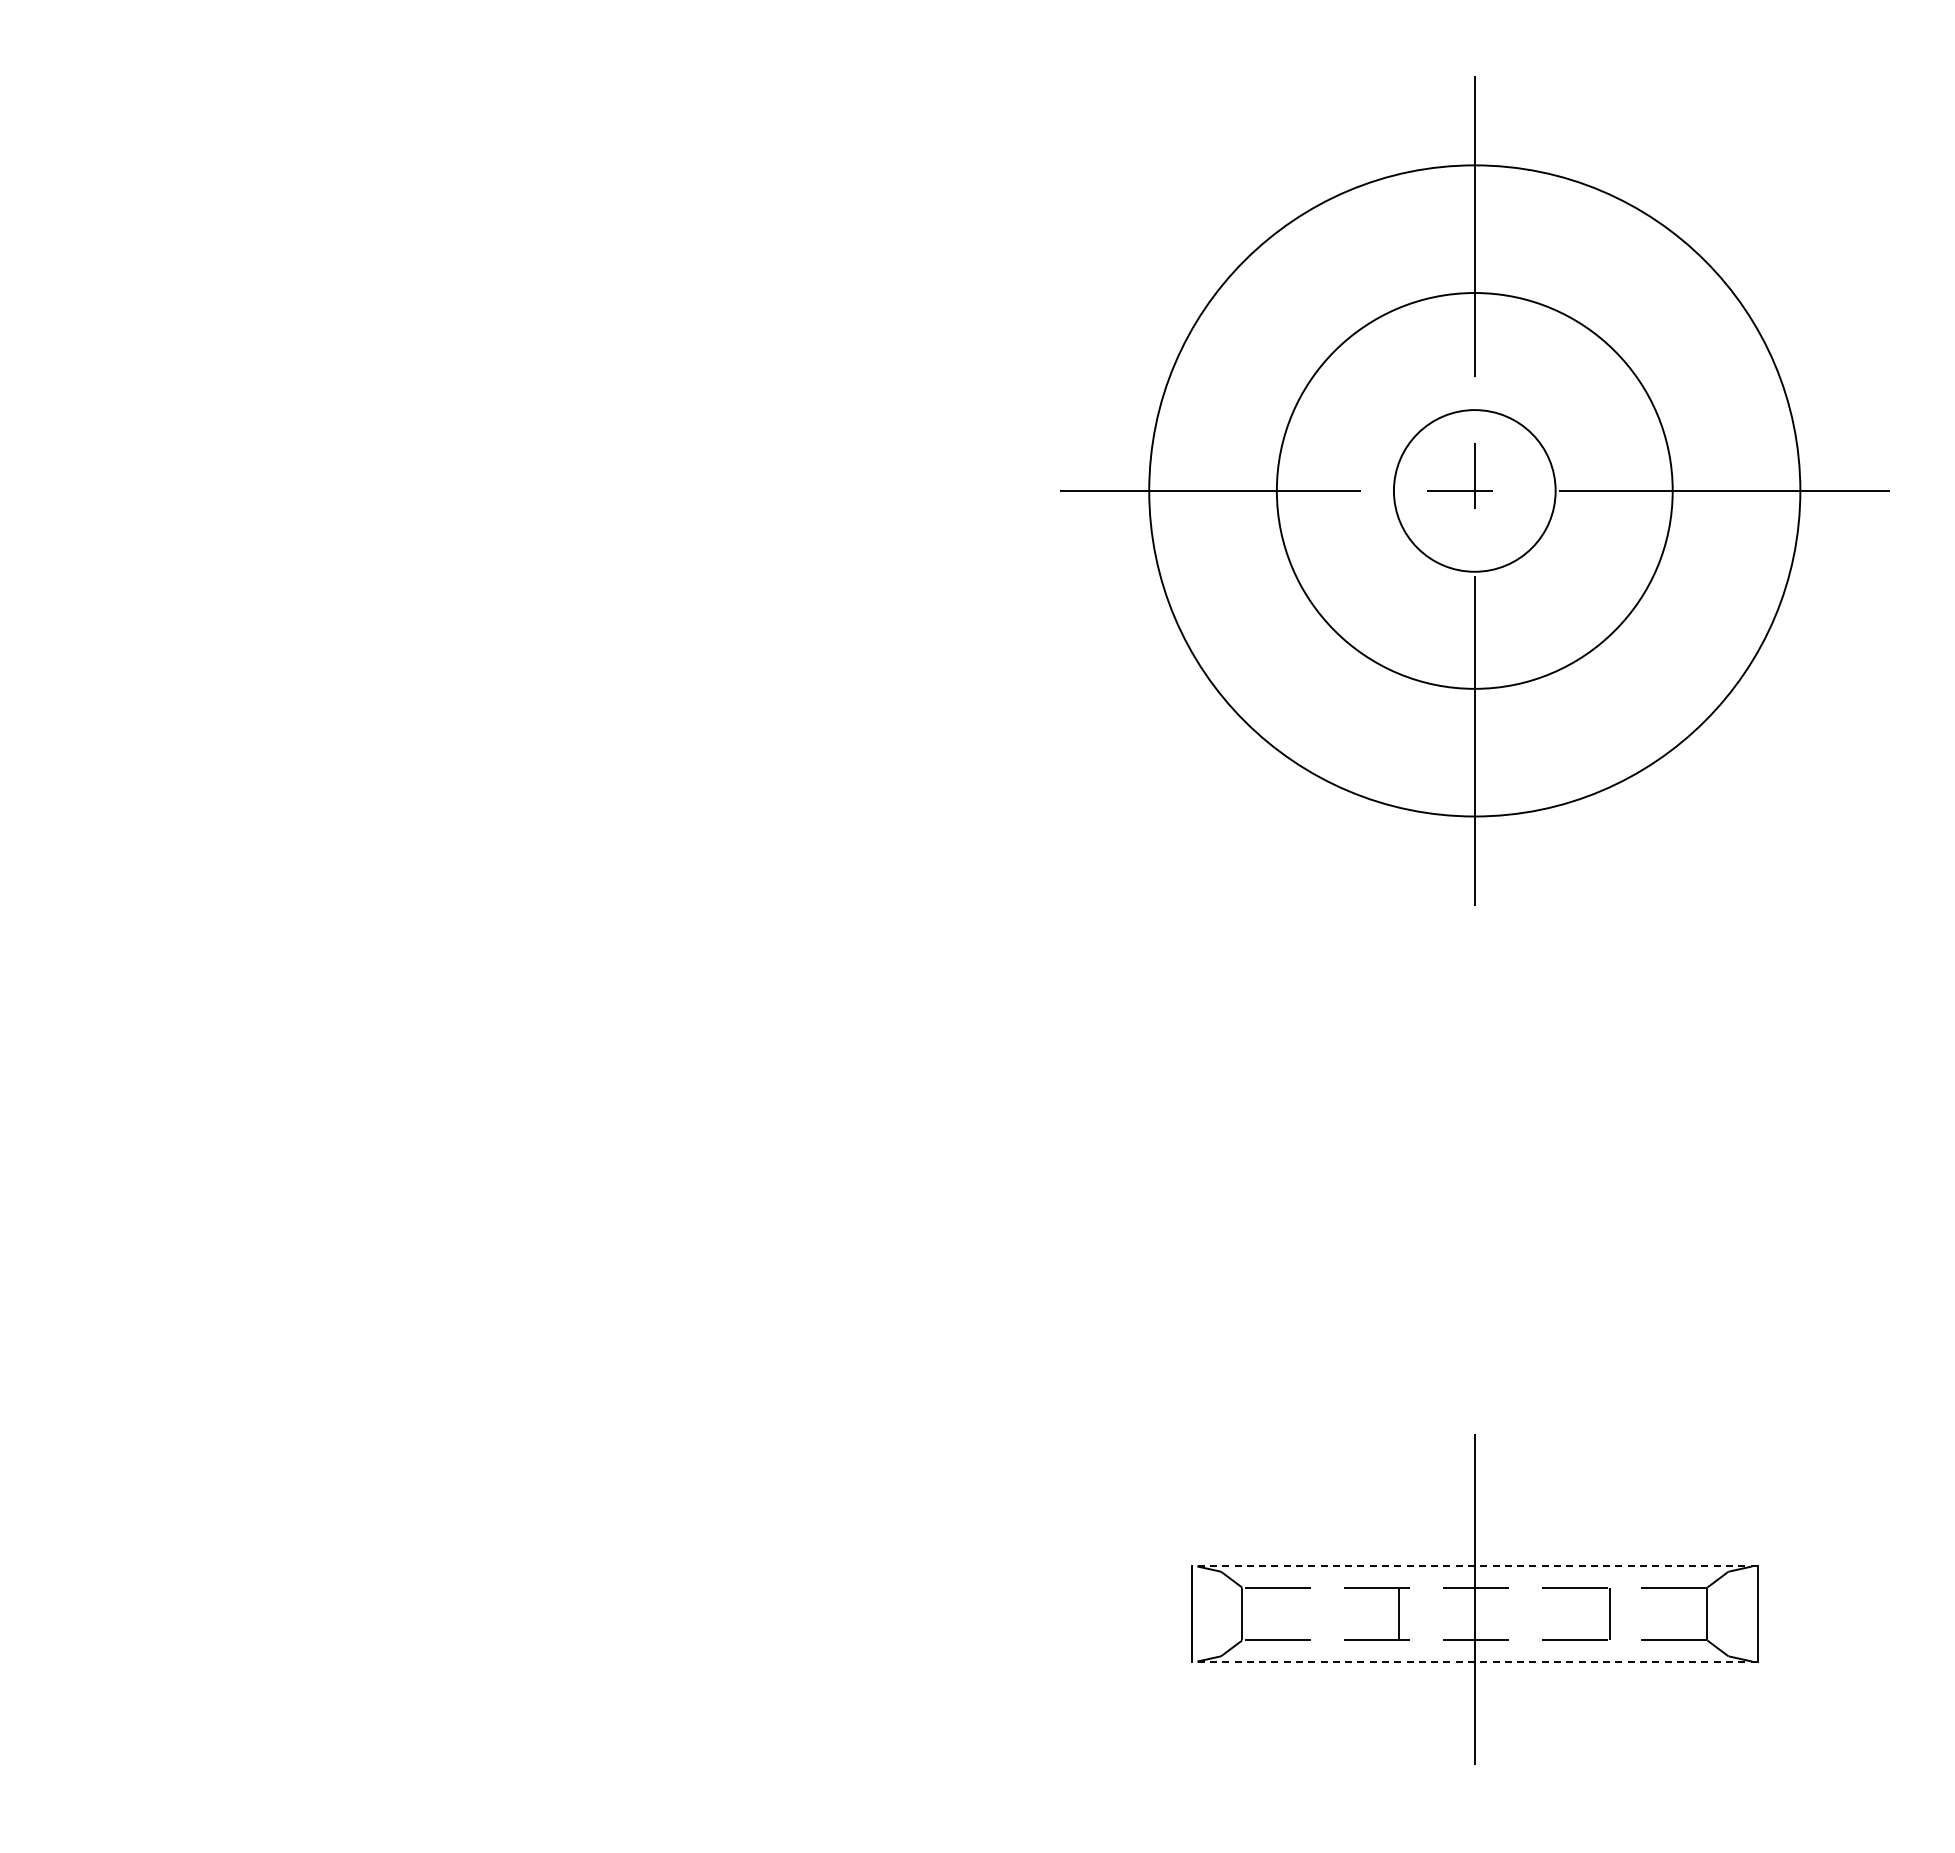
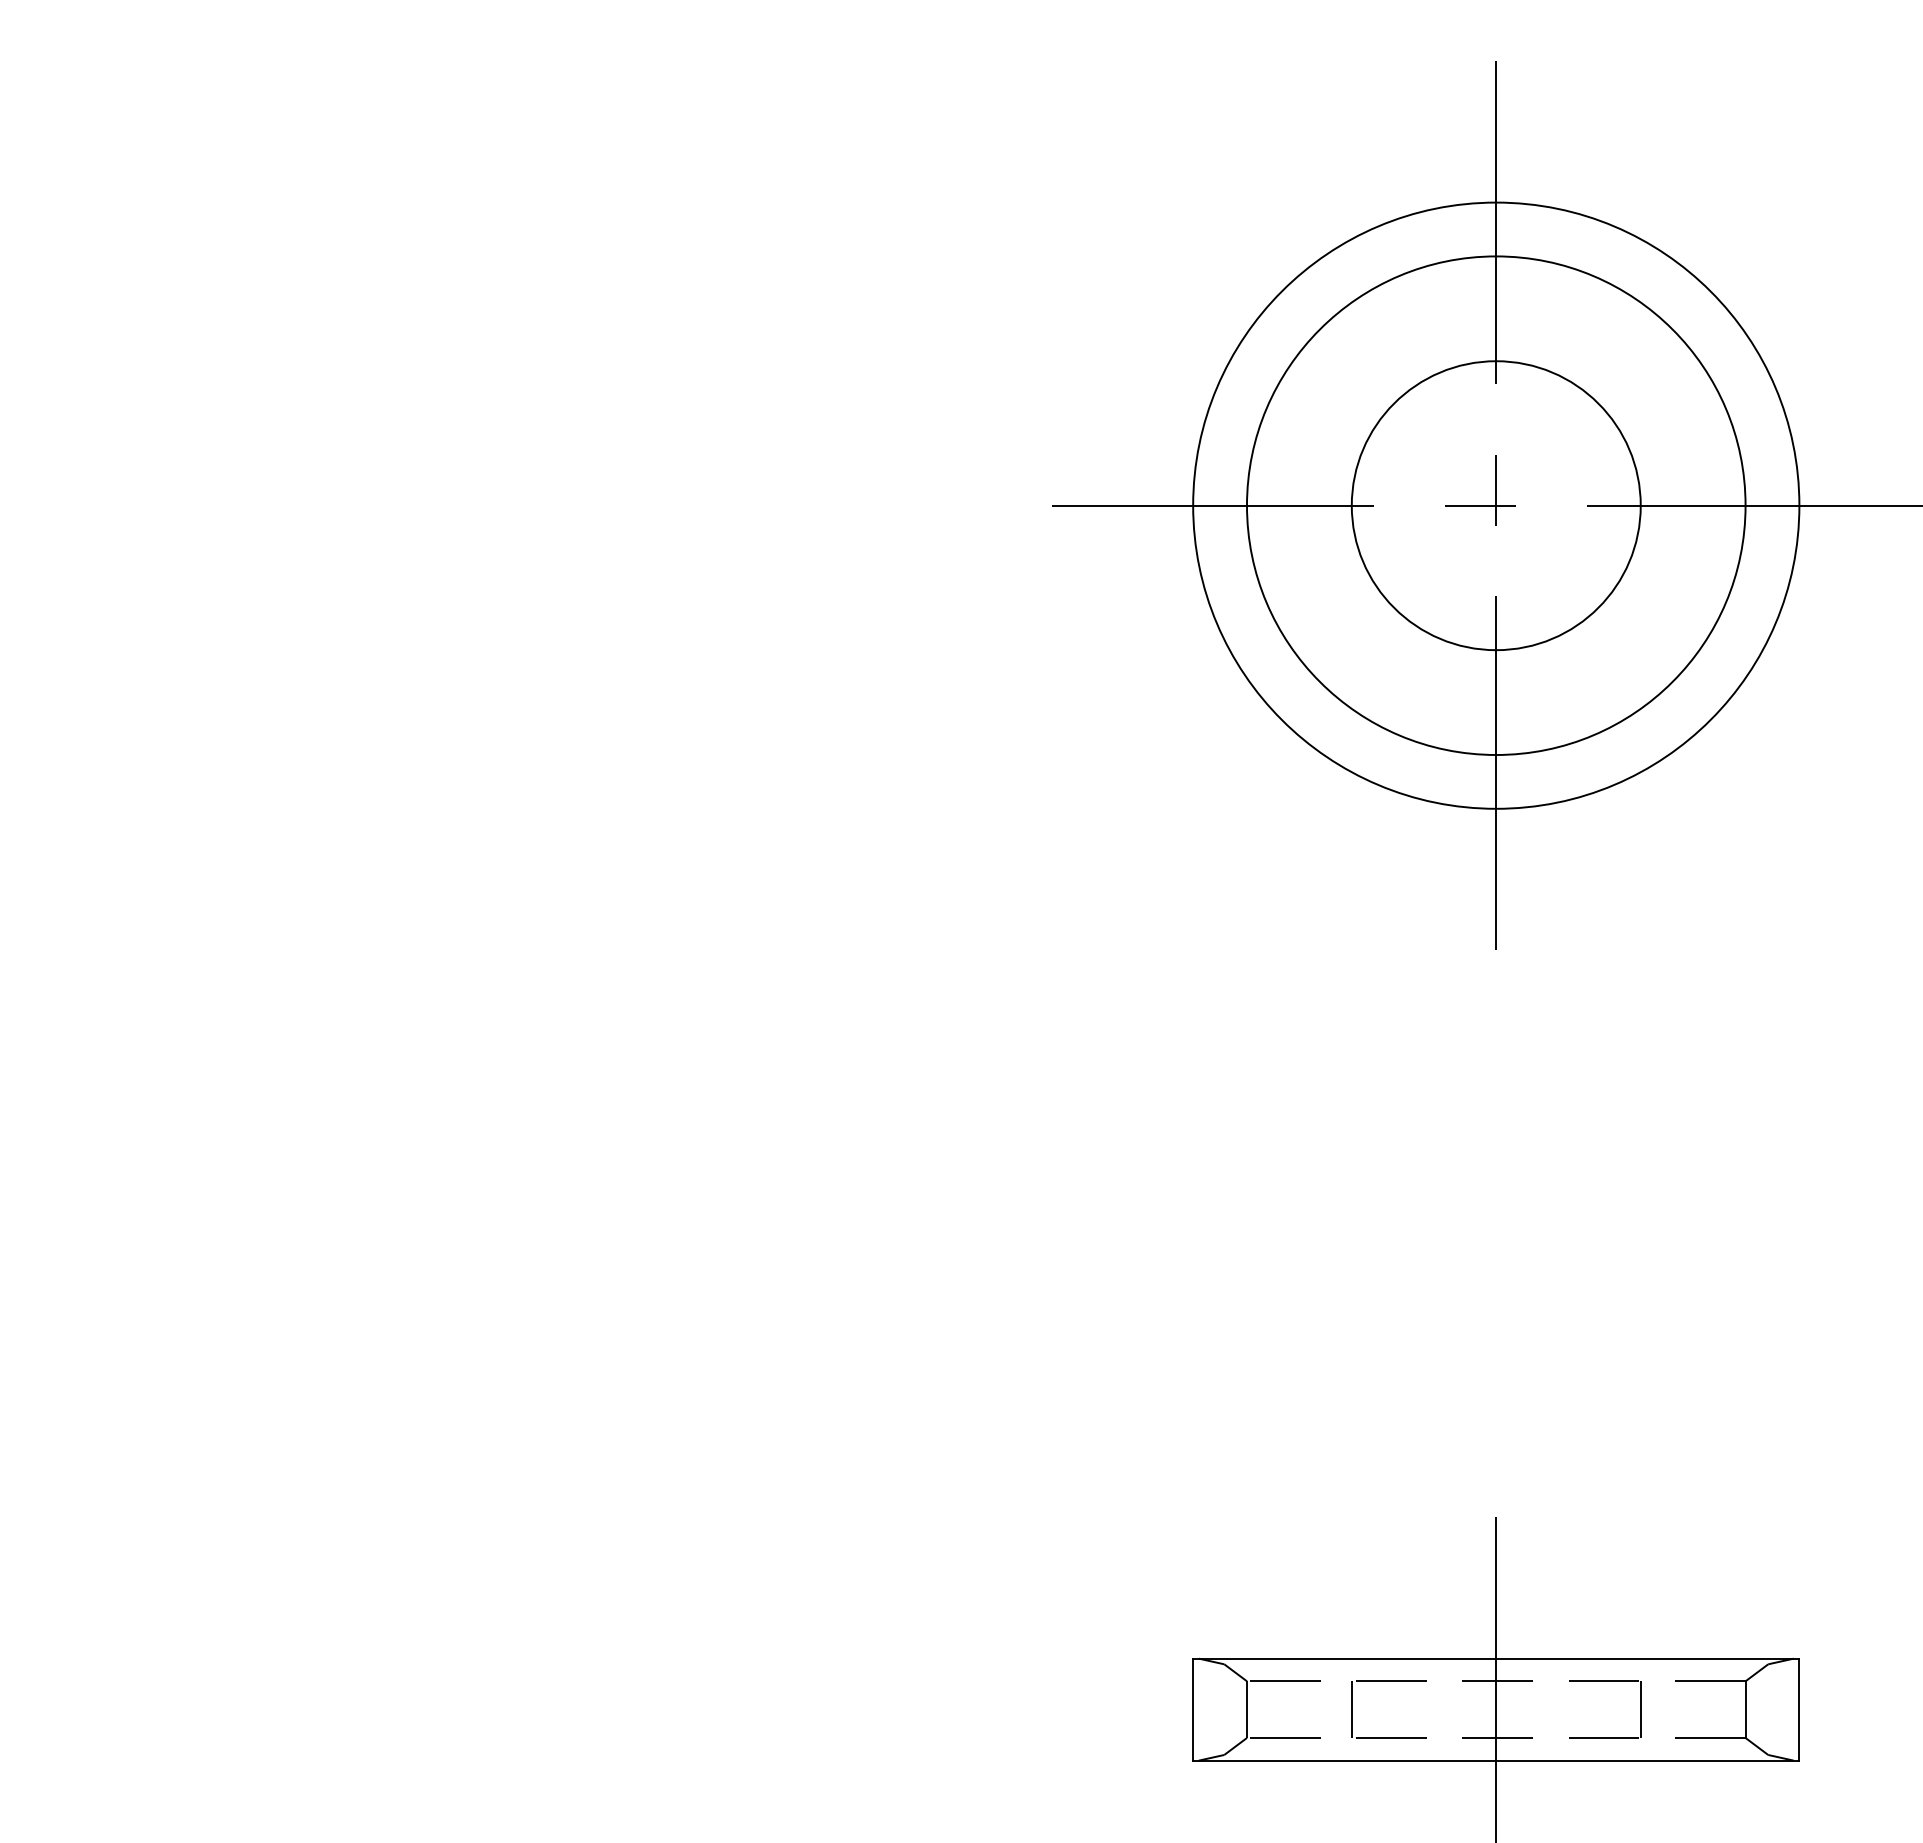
circle: (1474, 490) -> (1495, 505), size x0.71
circle: (1474, 490) -> (1495, 505), size x1.43
circle: (1474, 490) -> (1495, 505), size x1.67
line: (1474, 1566) -> (1495, 1658), dashed -> solid
line: (1399, 1613) -> (1352, 1709), moved
line: (1474, 1661) -> (1495, 1760), dashed -> solid

